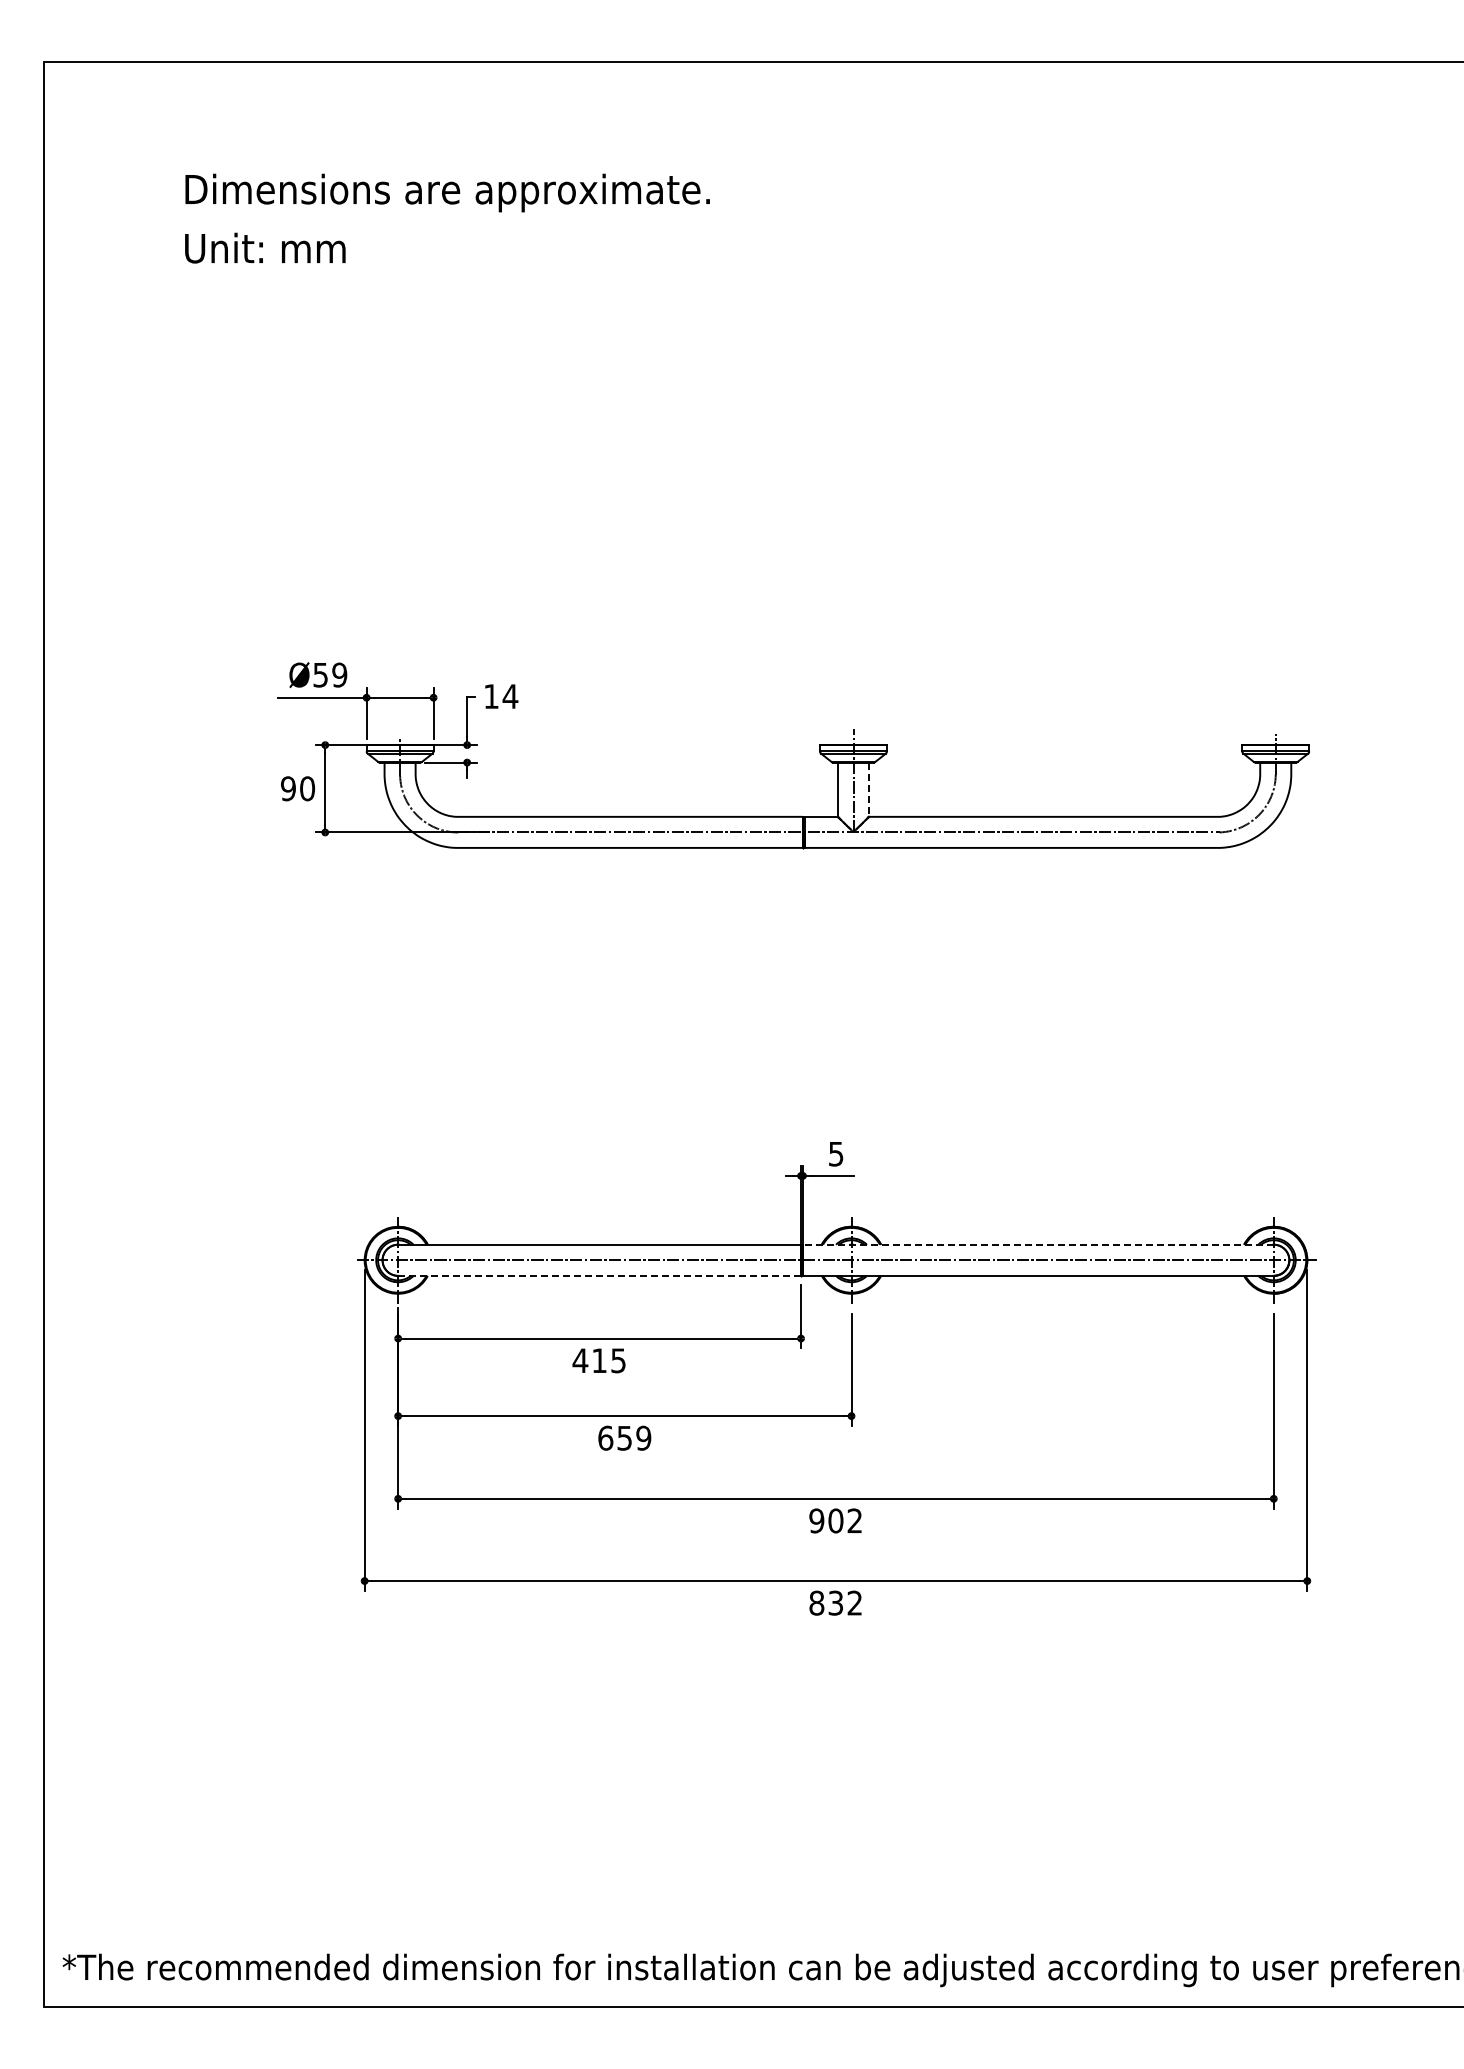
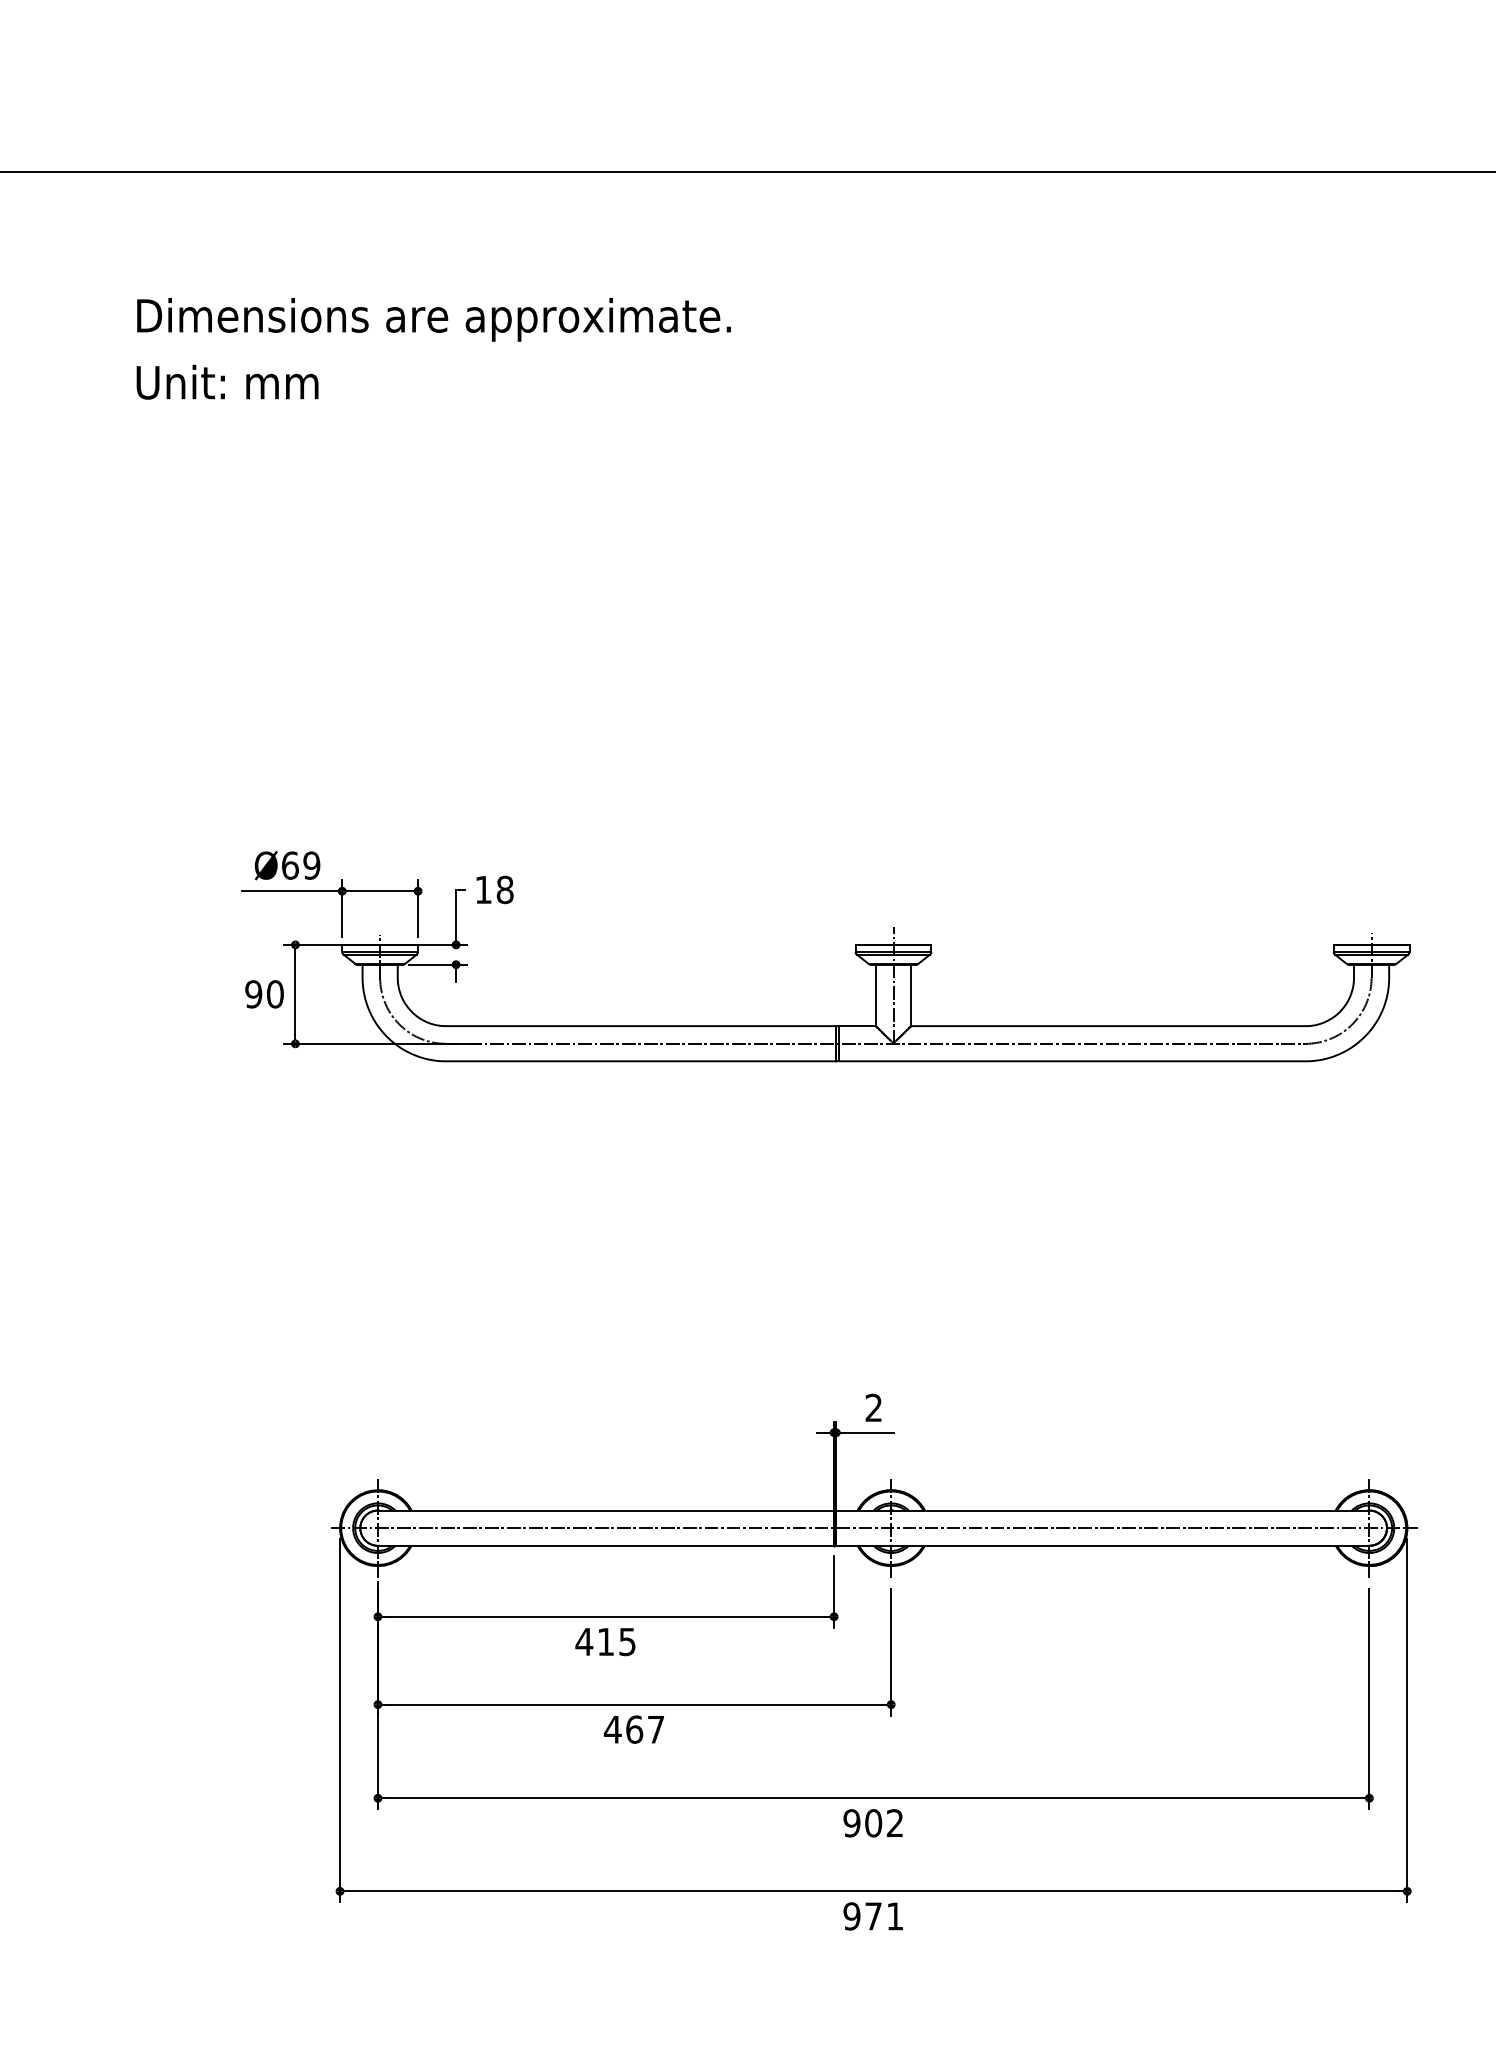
text: (320, 674) -> (290, 864), Ø59 -> Ø69
text: (510, 696) -> (505, 889), 14 -> 18
line: (868, 790) -> (910, 996), dashed -> solid
text: (836, 1153) -> (874, 1407), 5 -> 2
line: (1037, 1244) -> (1101, 1510), dashed -> solid
line: (600, 1275) -> (607, 1545), dashed -> solid
text: (624, 1437) -> (634, 1728), 659 -> 467
text: (835, 1602) -> (873, 1915), 832 -> 971

